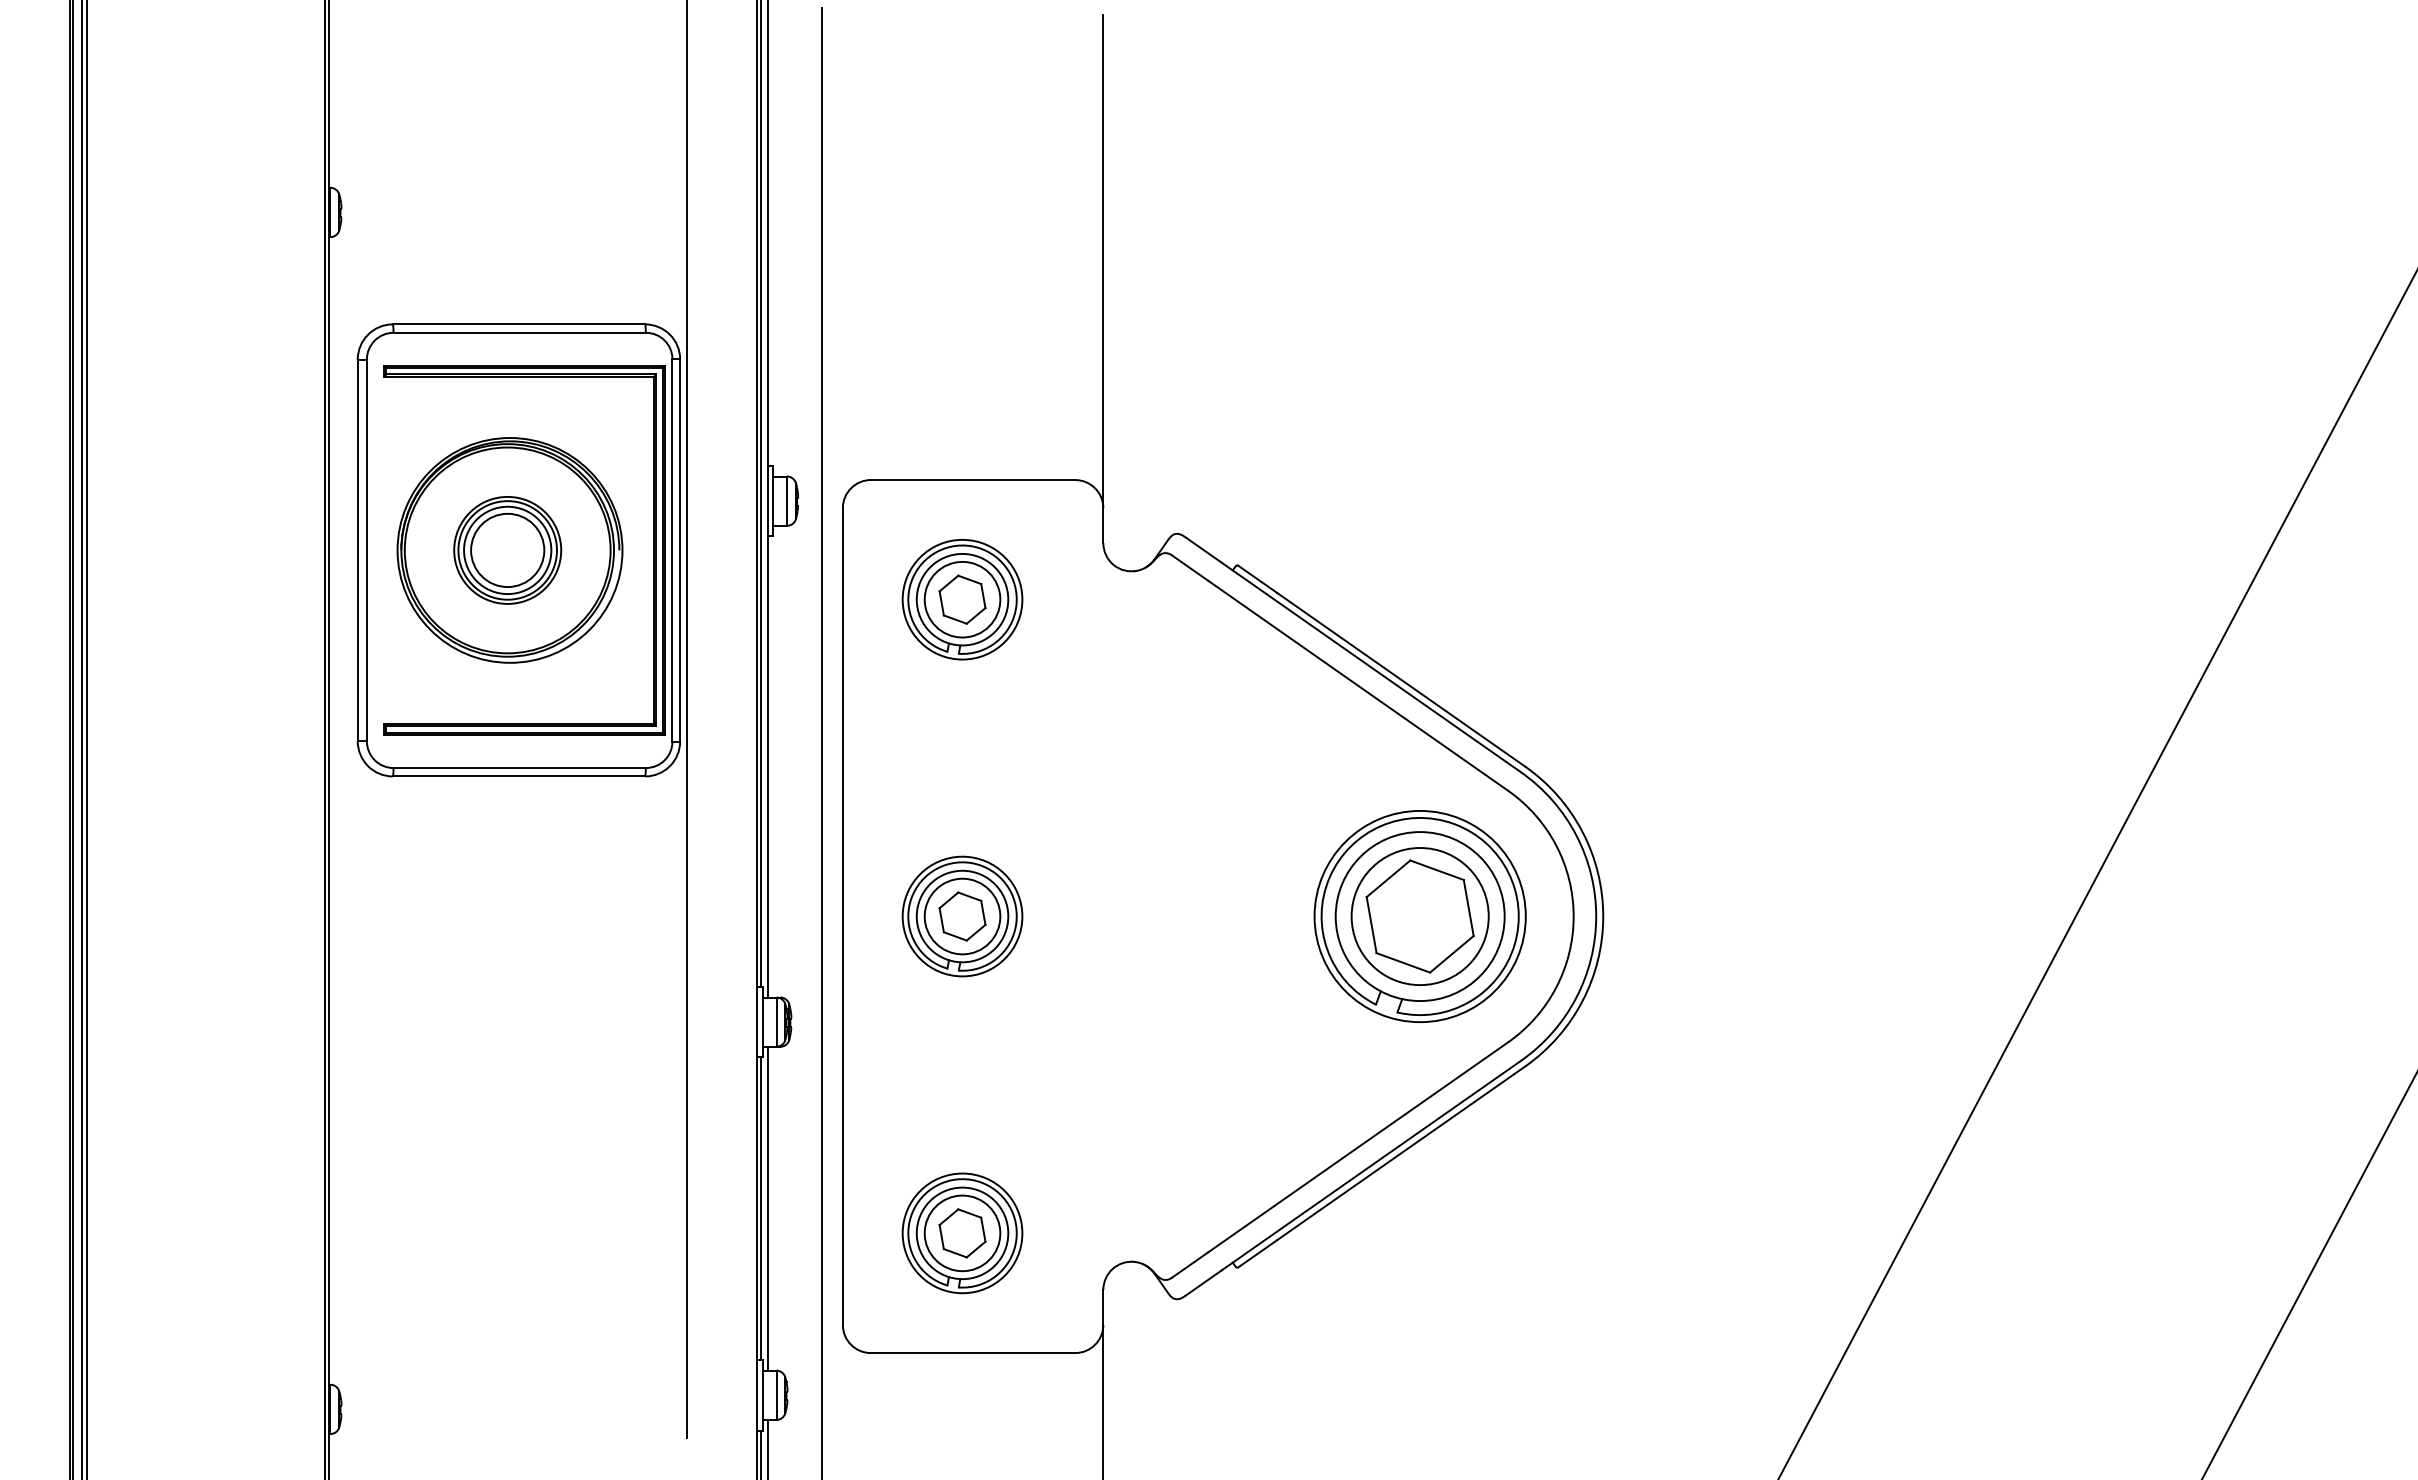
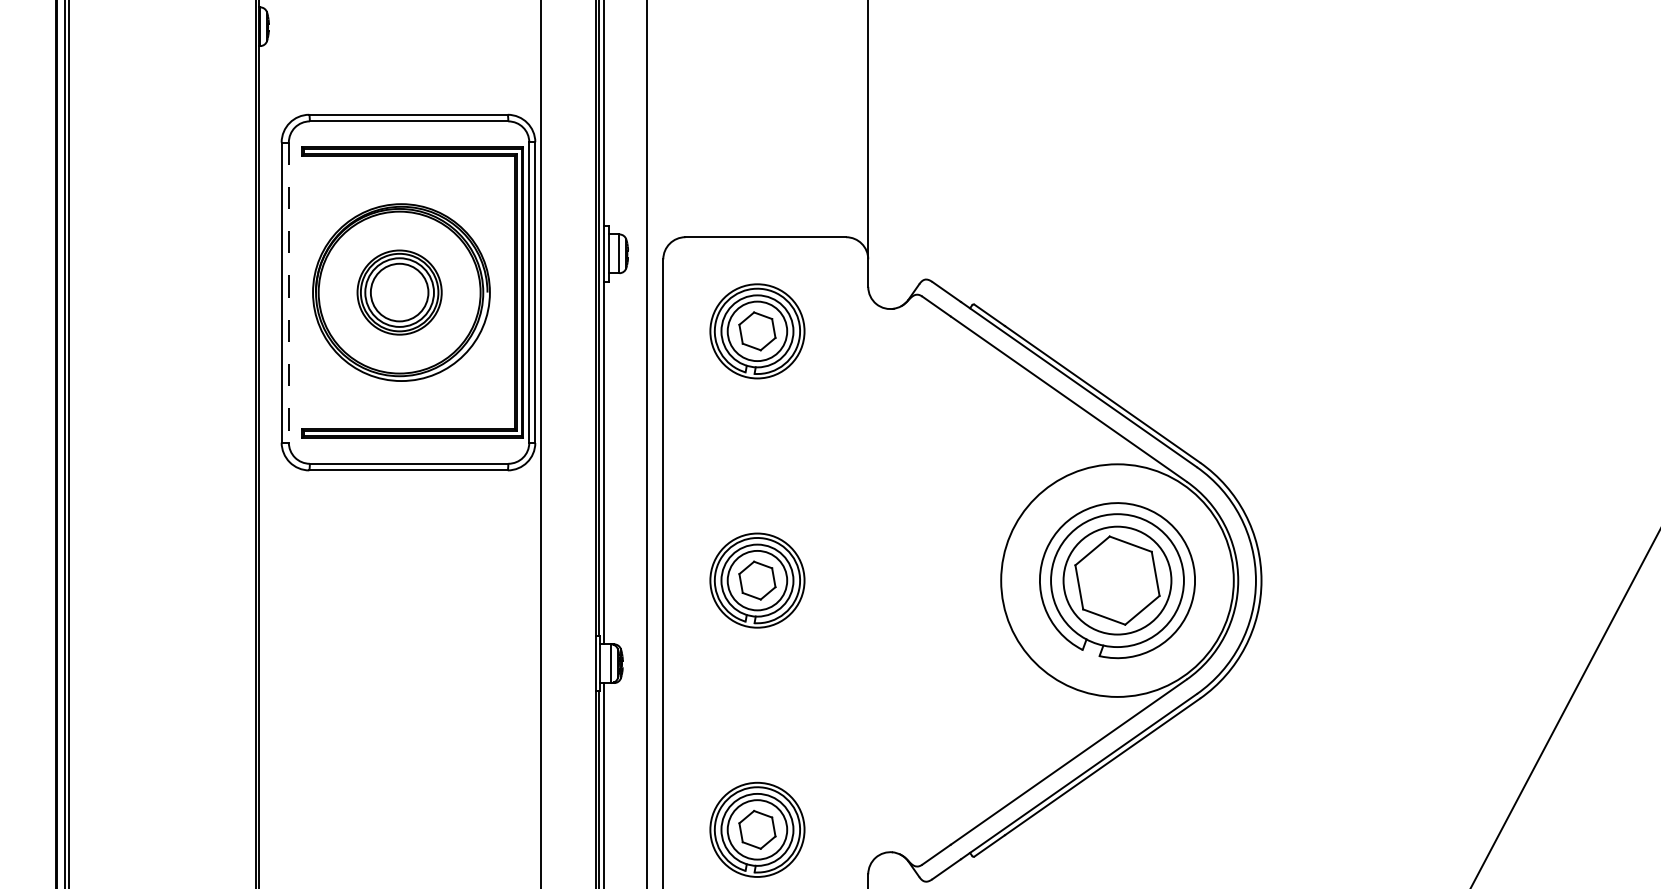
line: (366, 550) -> (288, 292), solid -> dashed
circle: (1419, 916) -> (1116, 580), size x1.4

